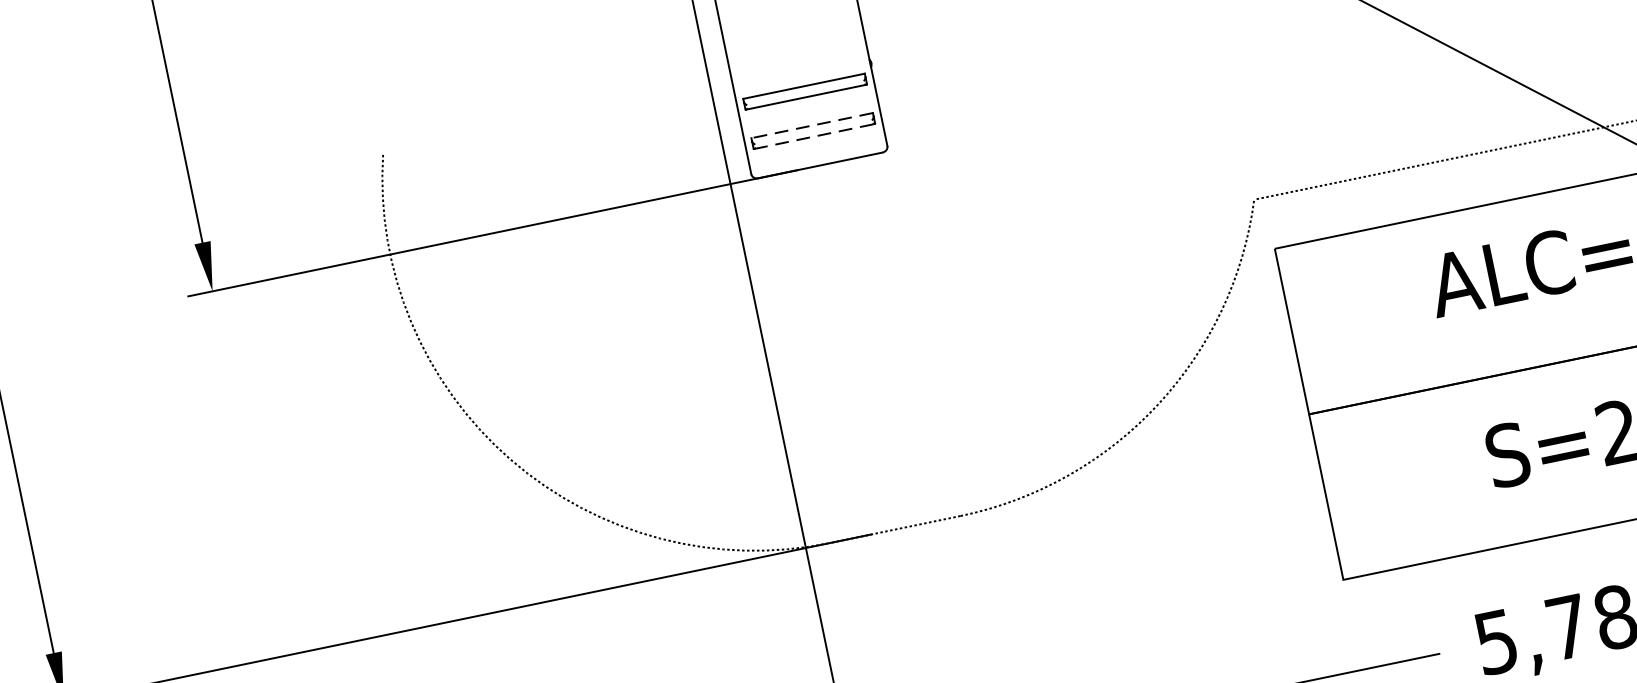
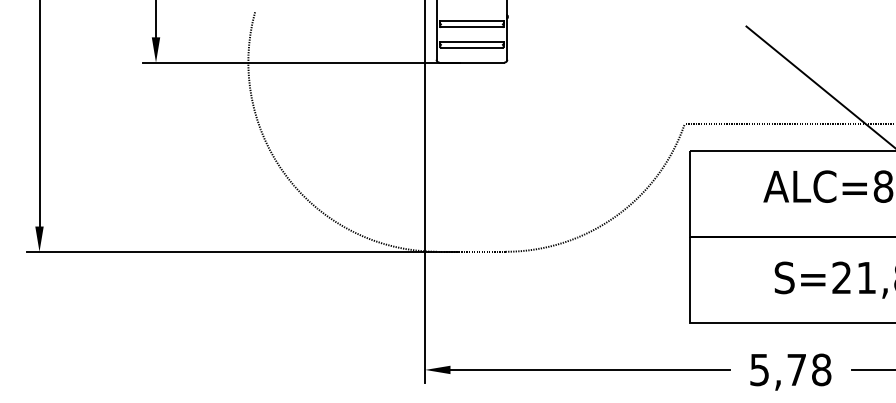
line: (811, 124) -> (471, 41), dashed -> solid
line: (815, 136) -> (472, 47), dashed -> solid

